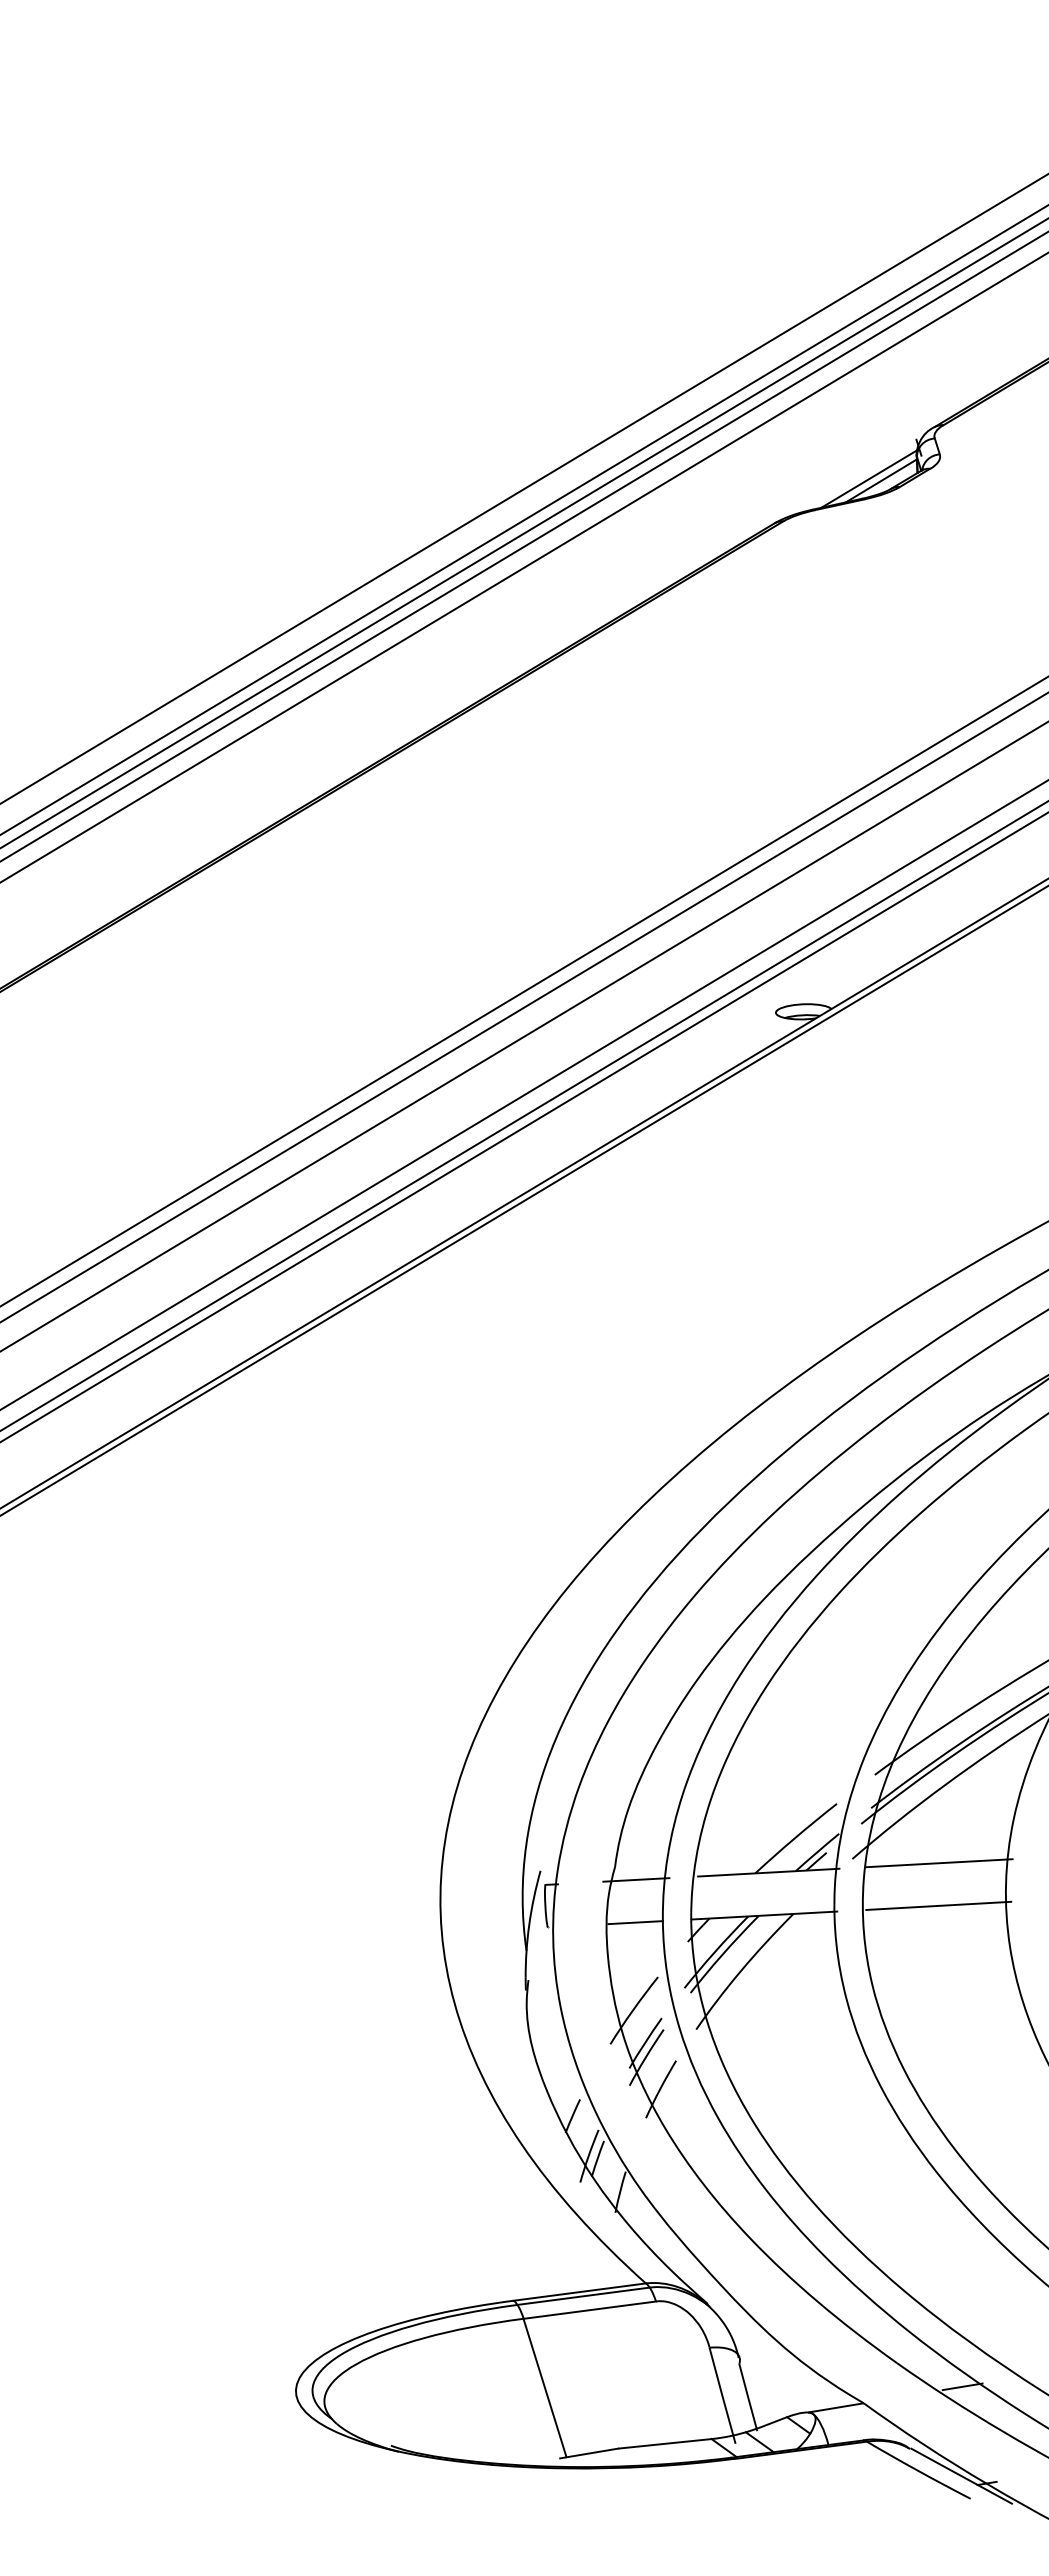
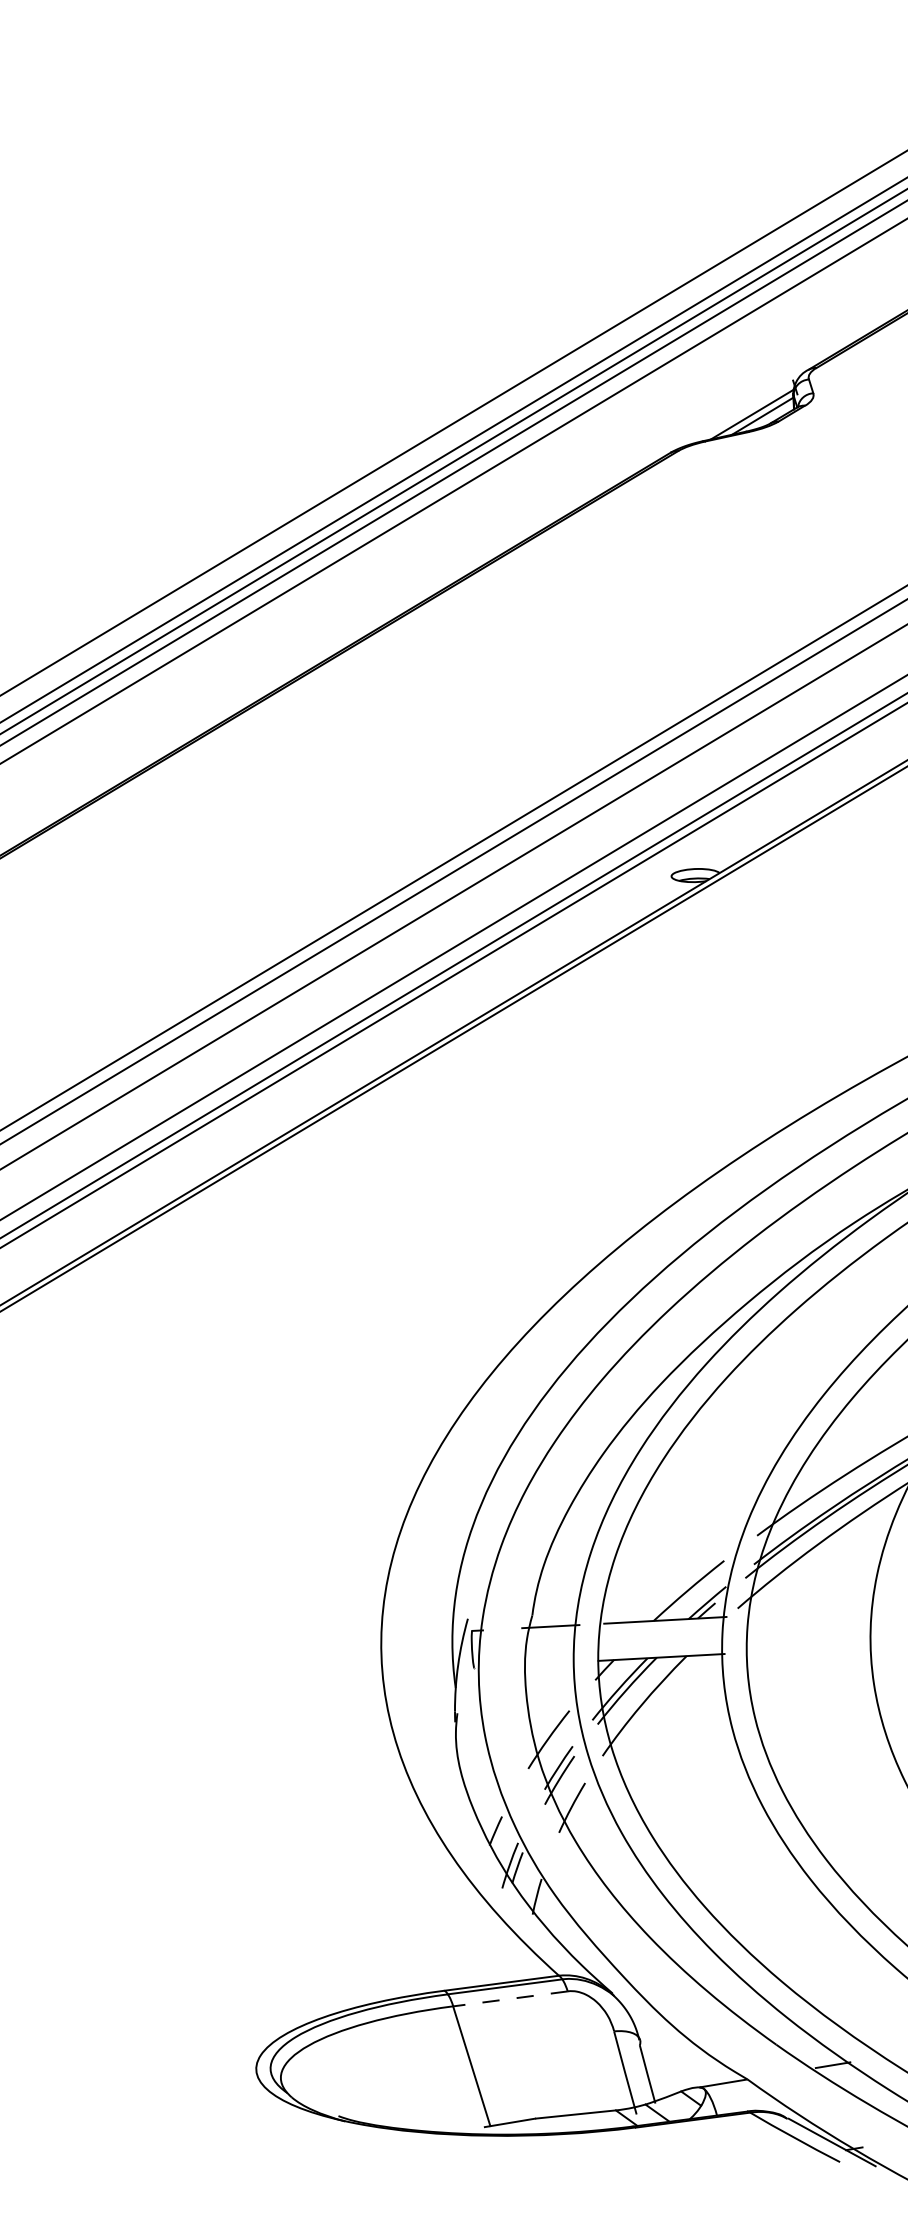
line: (939, 1863) -> (813, 1612), removed
line: (938, 1905) -> (812, 1648), removed
line: (635, 1922) -> (550, 1663), removed
line: (589, 2310) -> (510, 1999), solid -> dashed

